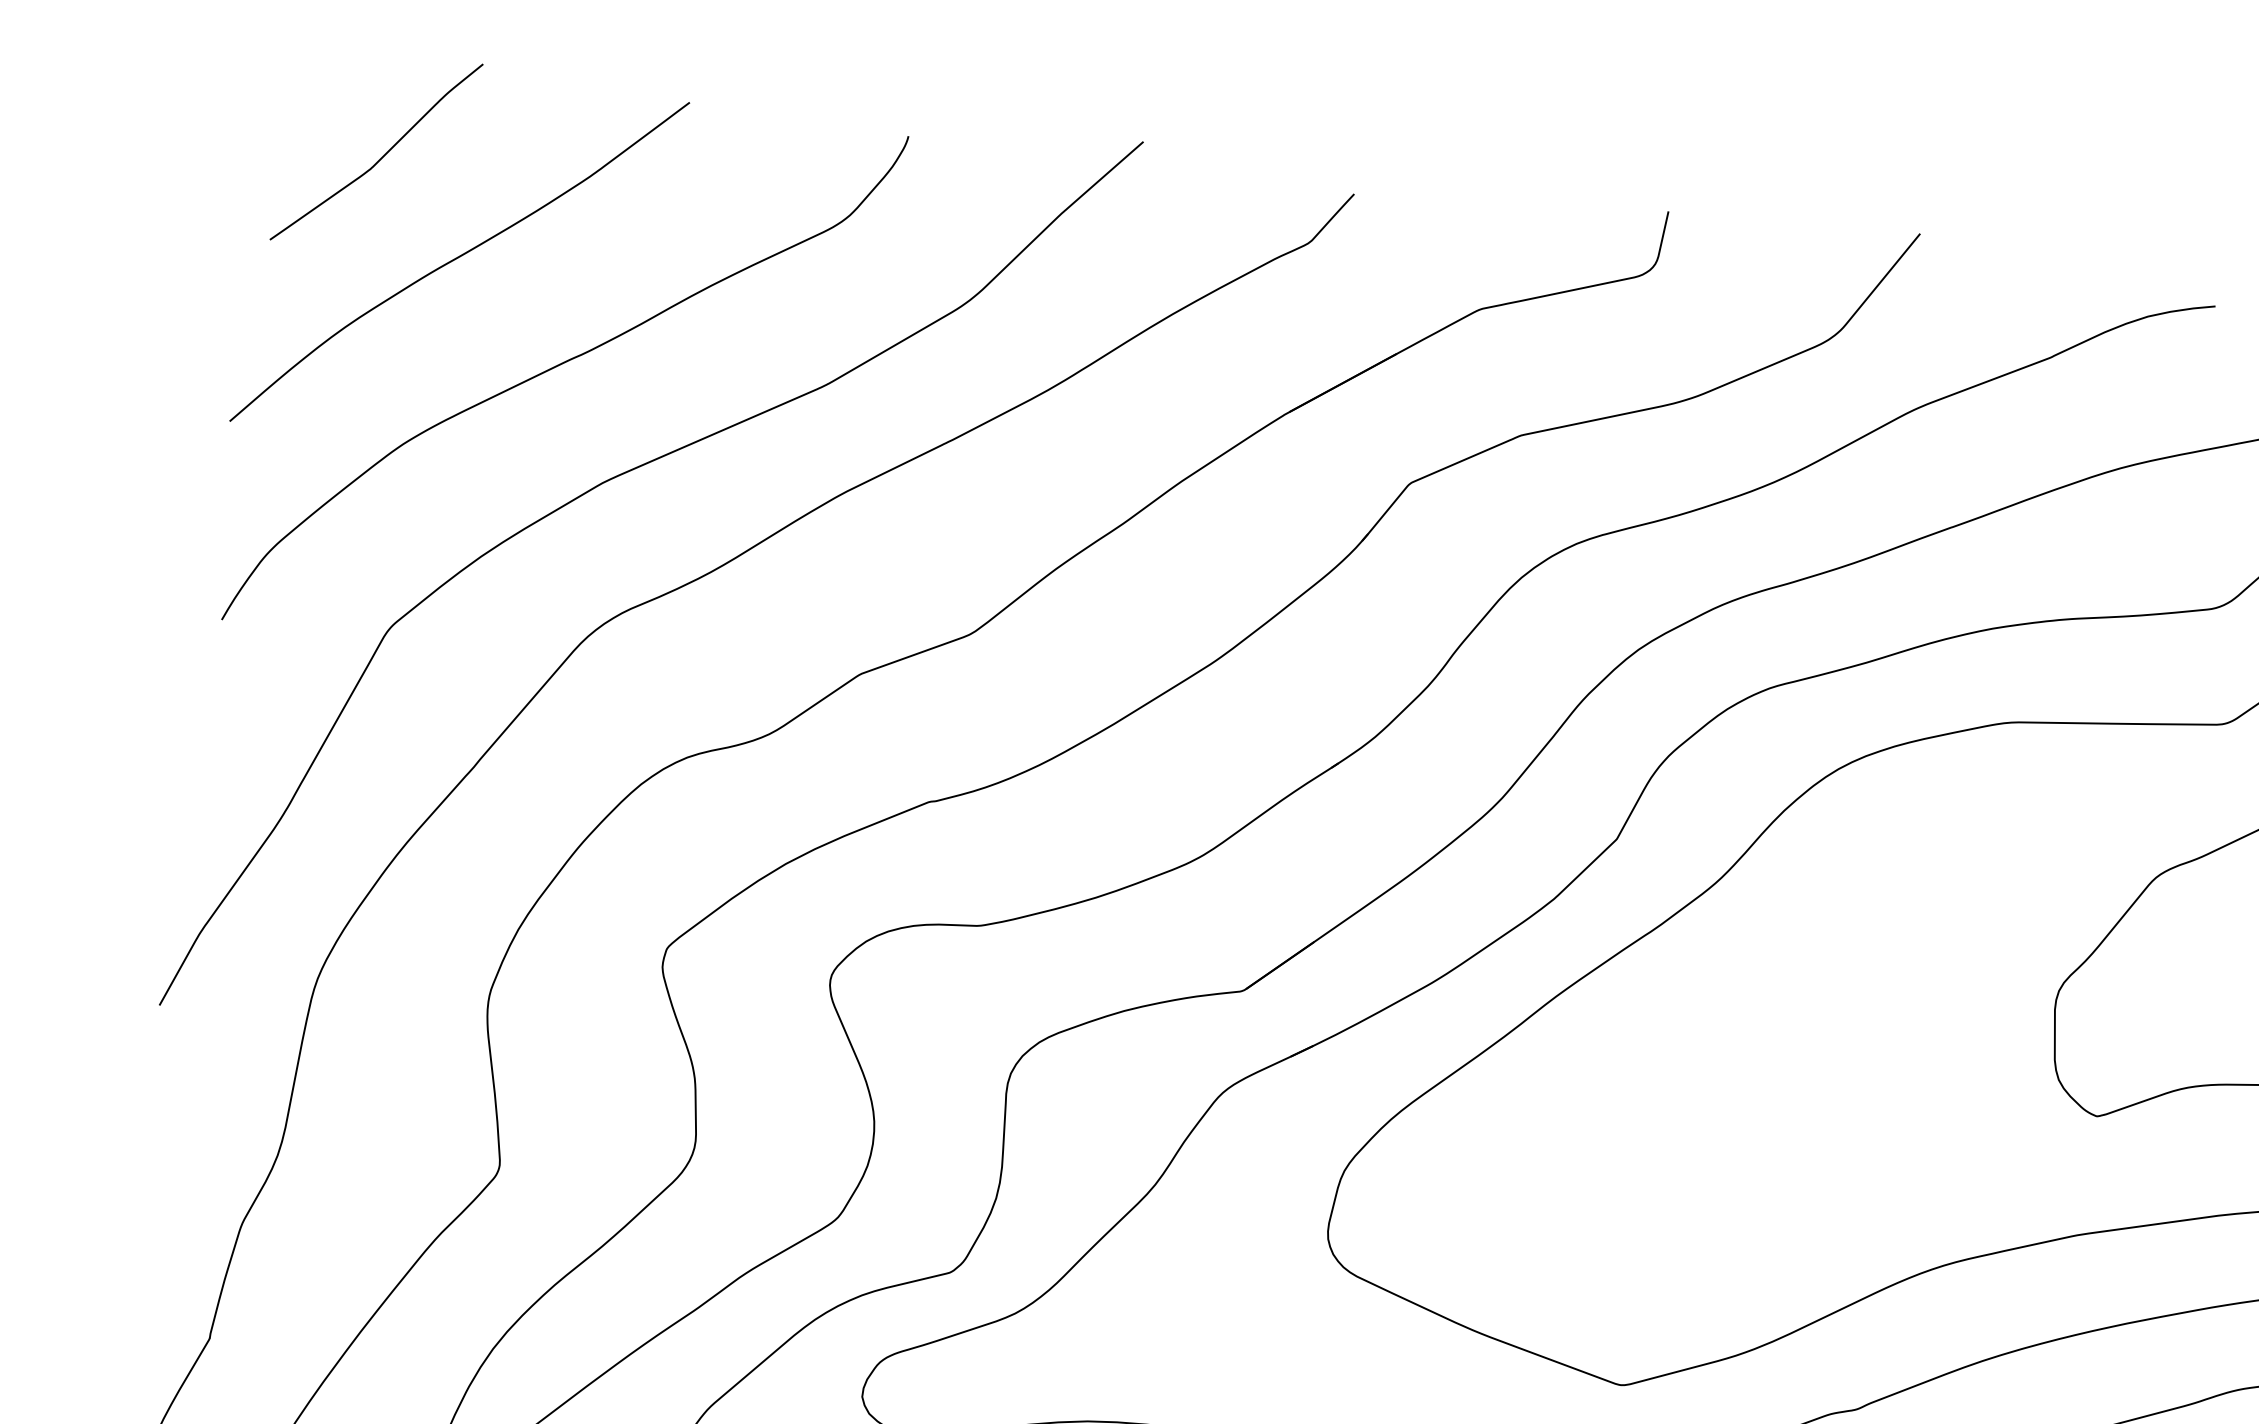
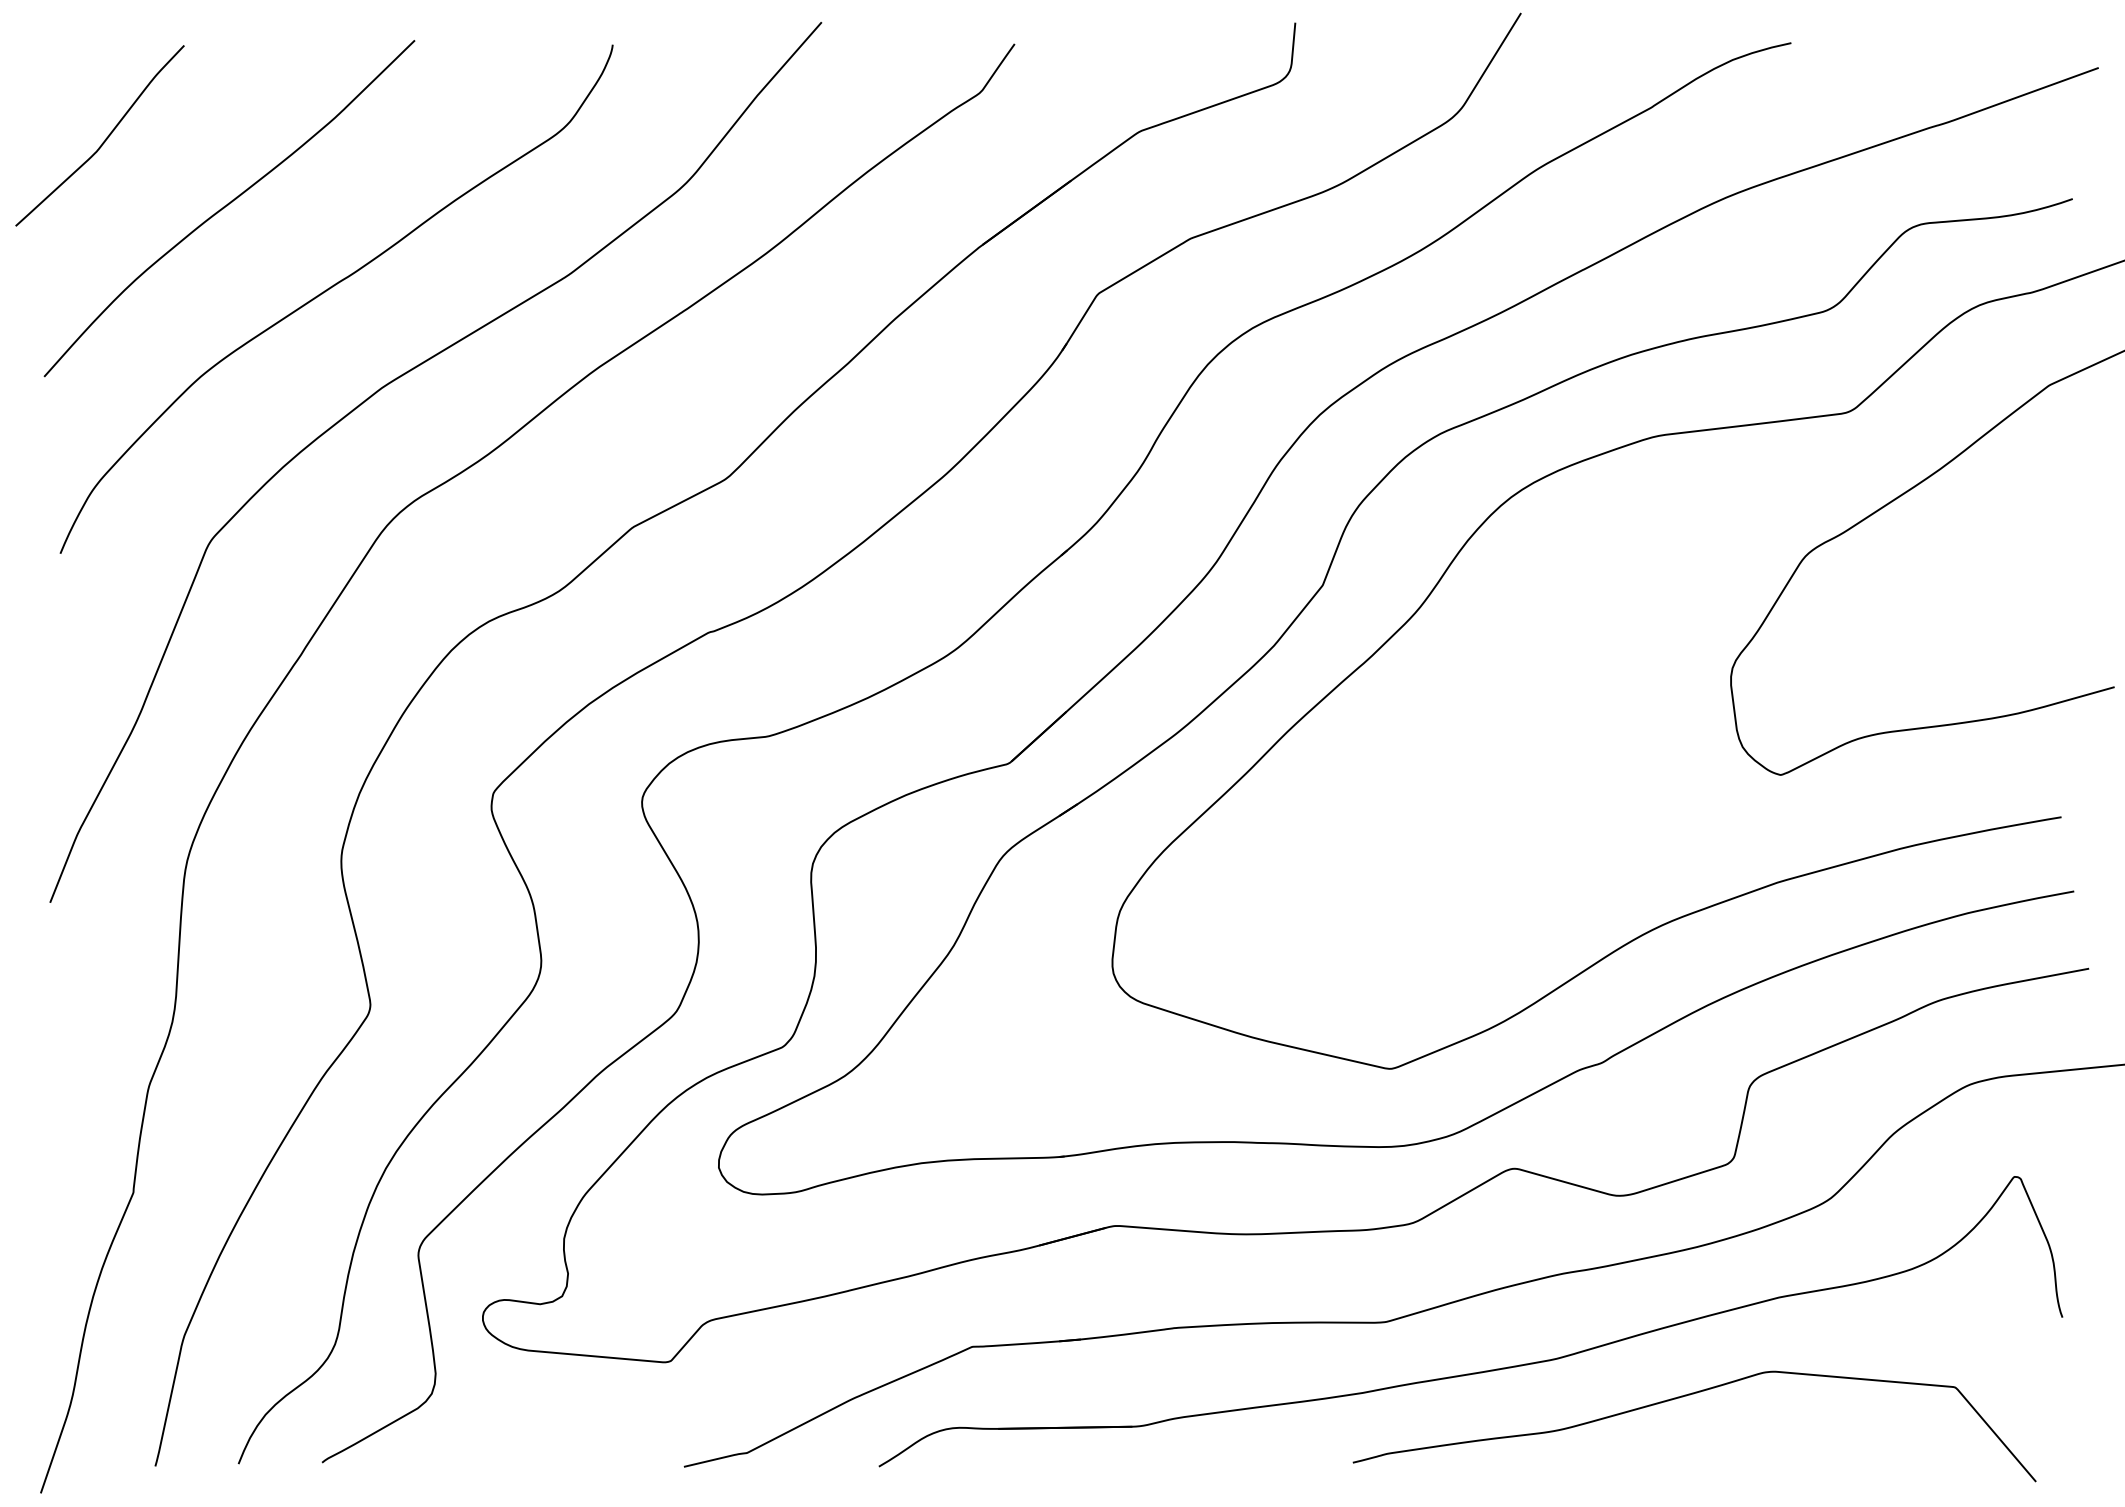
curve: (382, 155) -> (105, 138), moved

